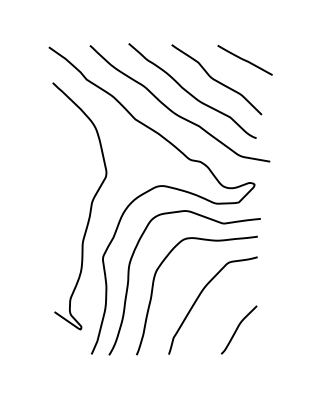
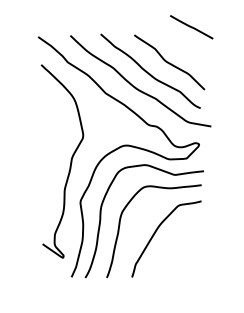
line: (244, 60) -> (191, 27), moved
curve: (238, 329) -> (186, 257), removed

